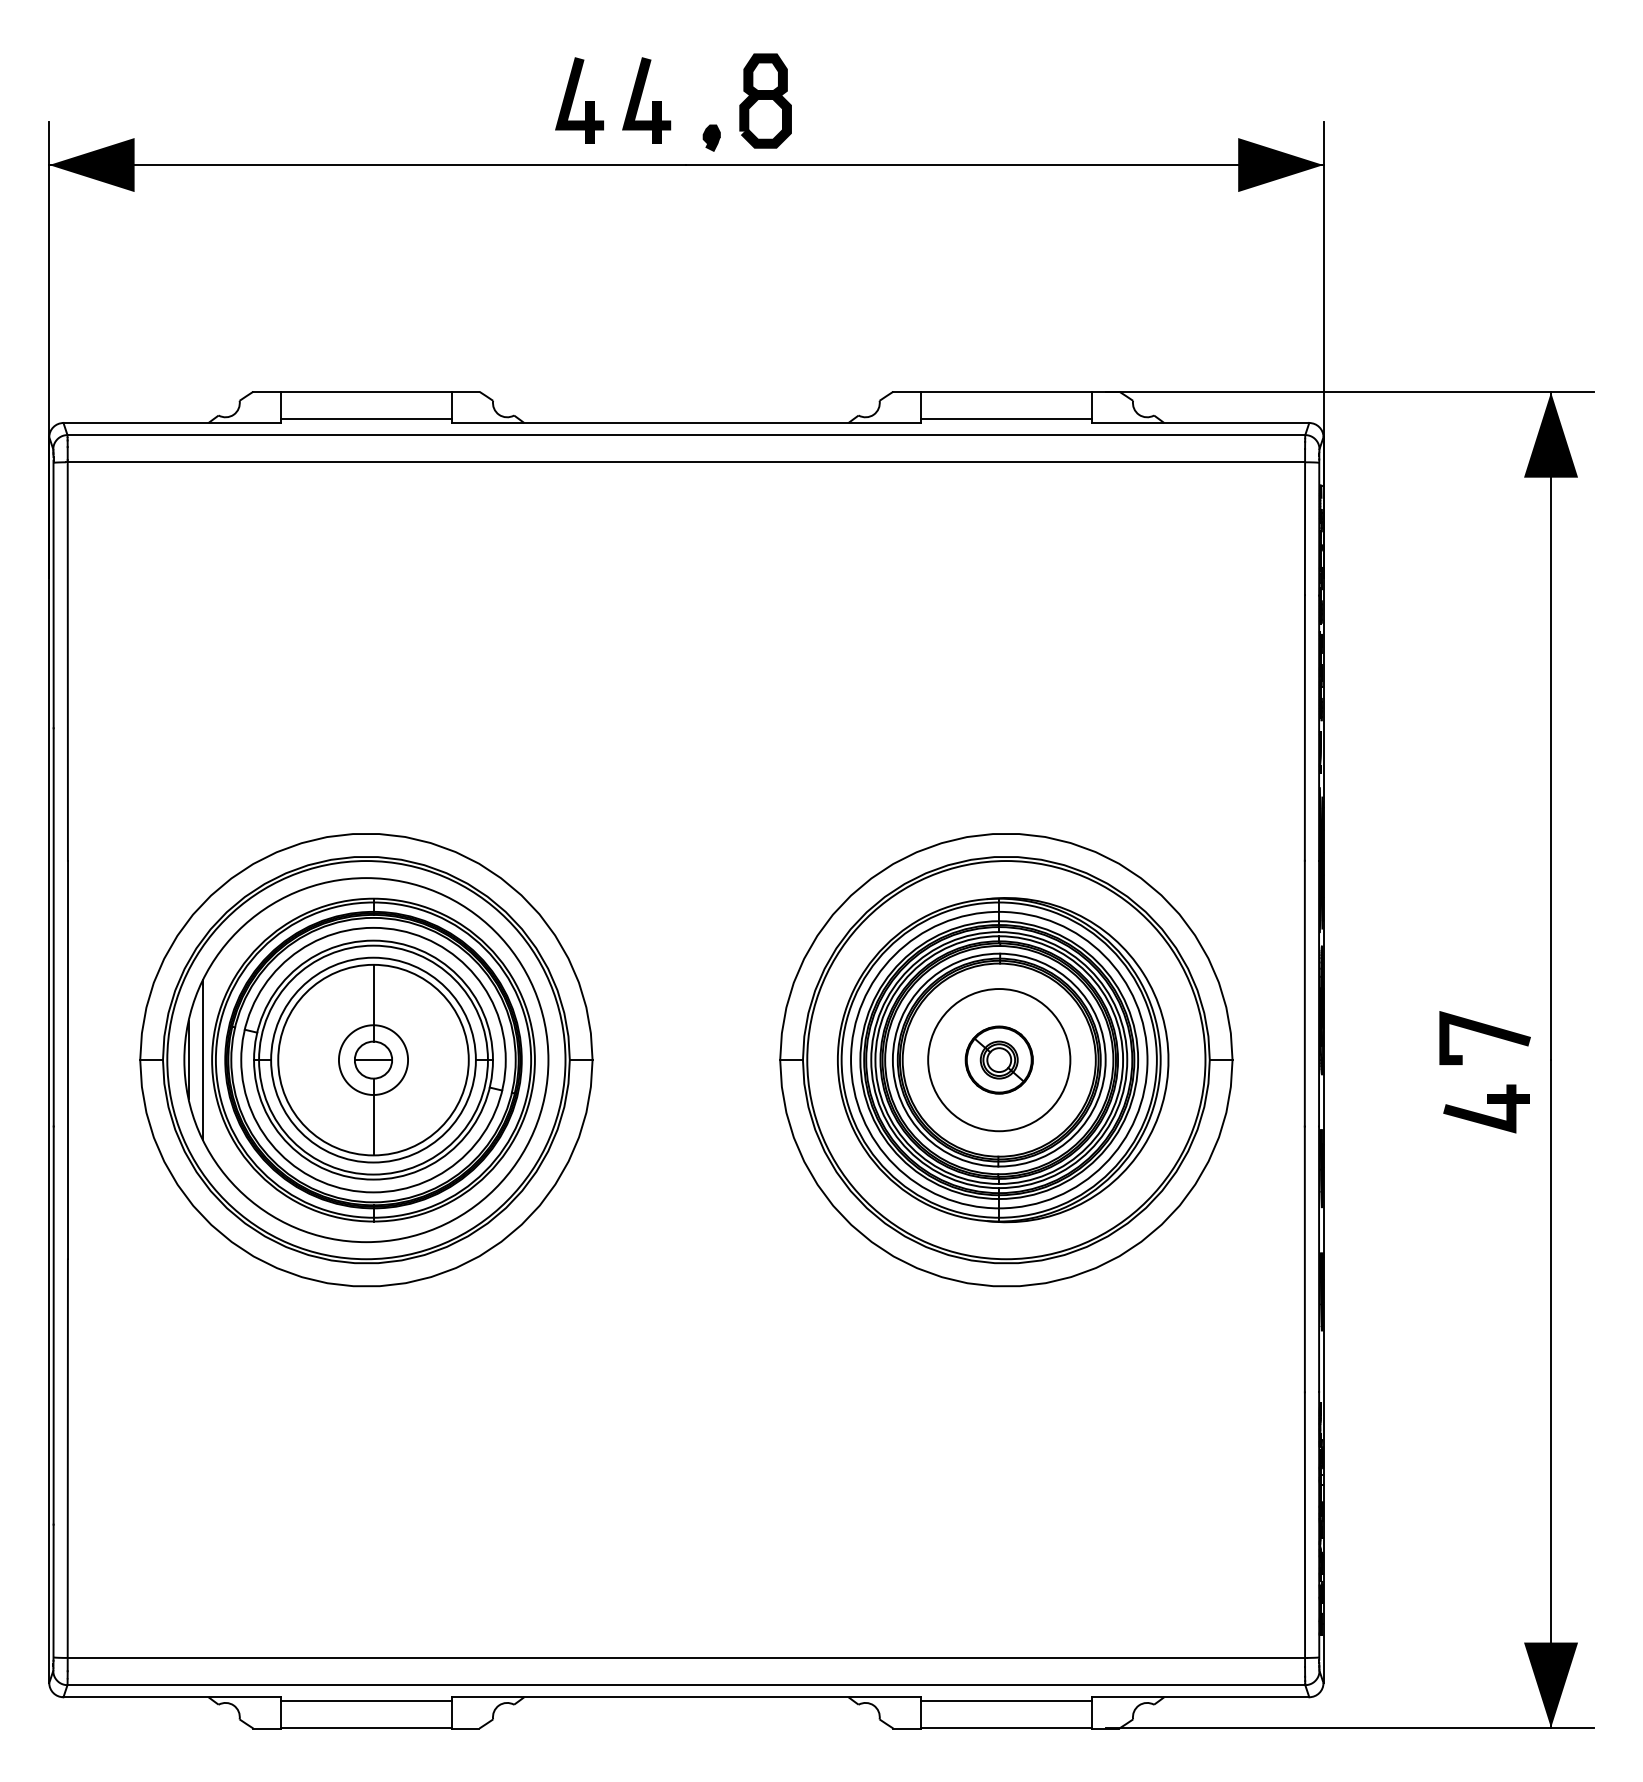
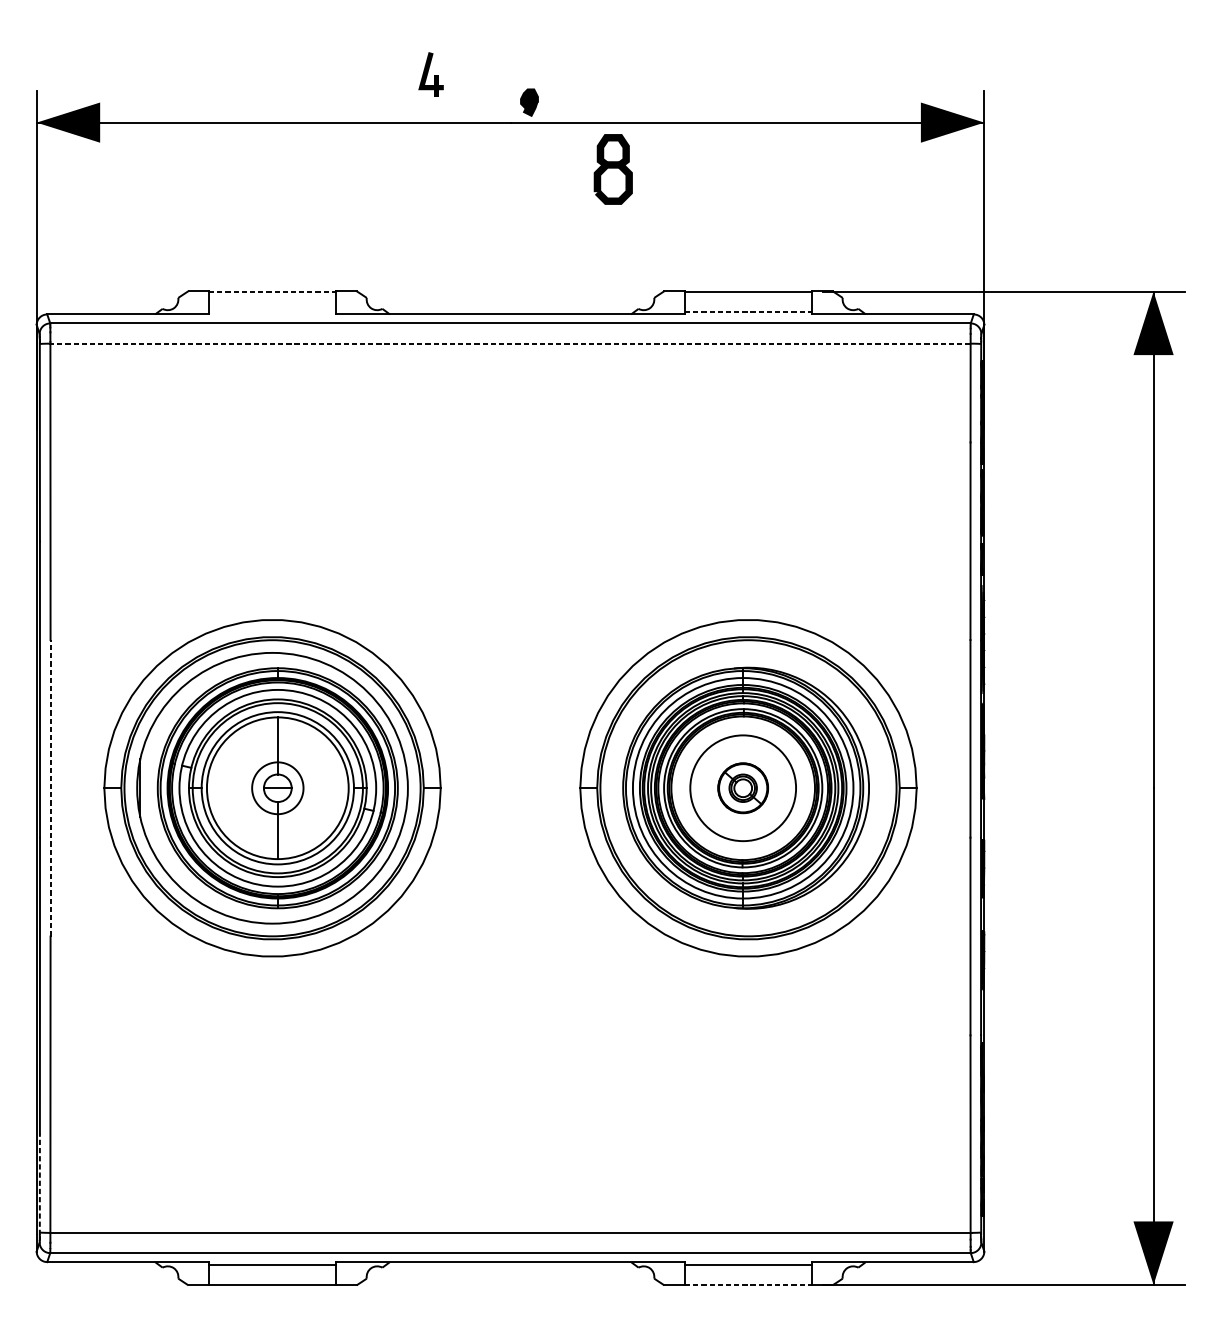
part: (579, 100) -> (431, 74), size x0.7
part: (646, 100) -> (480, 74), removed
part: (765, 100) -> (613, 169), moved
part: (711, 137) -> (529, 102), size x1.4
line: (366, 392) -> (272, 291), solid -> dashed
line: (366, 419) -> (272, 311), removed
line: (1006, 419) -> (748, 311), solid -> dashed
line: (685, 462) -> (509, 343), solid -> dashed
line: (1485, 1034) -> (1104, 769), removed
line: (67, 1059) -> (50, 787), solid -> dashed
line: (202, 1059) -> (150, 787), removed
part: (1486, 1108) -> (1105, 824), removed
line: (53, 1592) -> (39, 1184), solid -> dashed
line: (1006, 1727) -> (748, 1284), solid -> dashed

